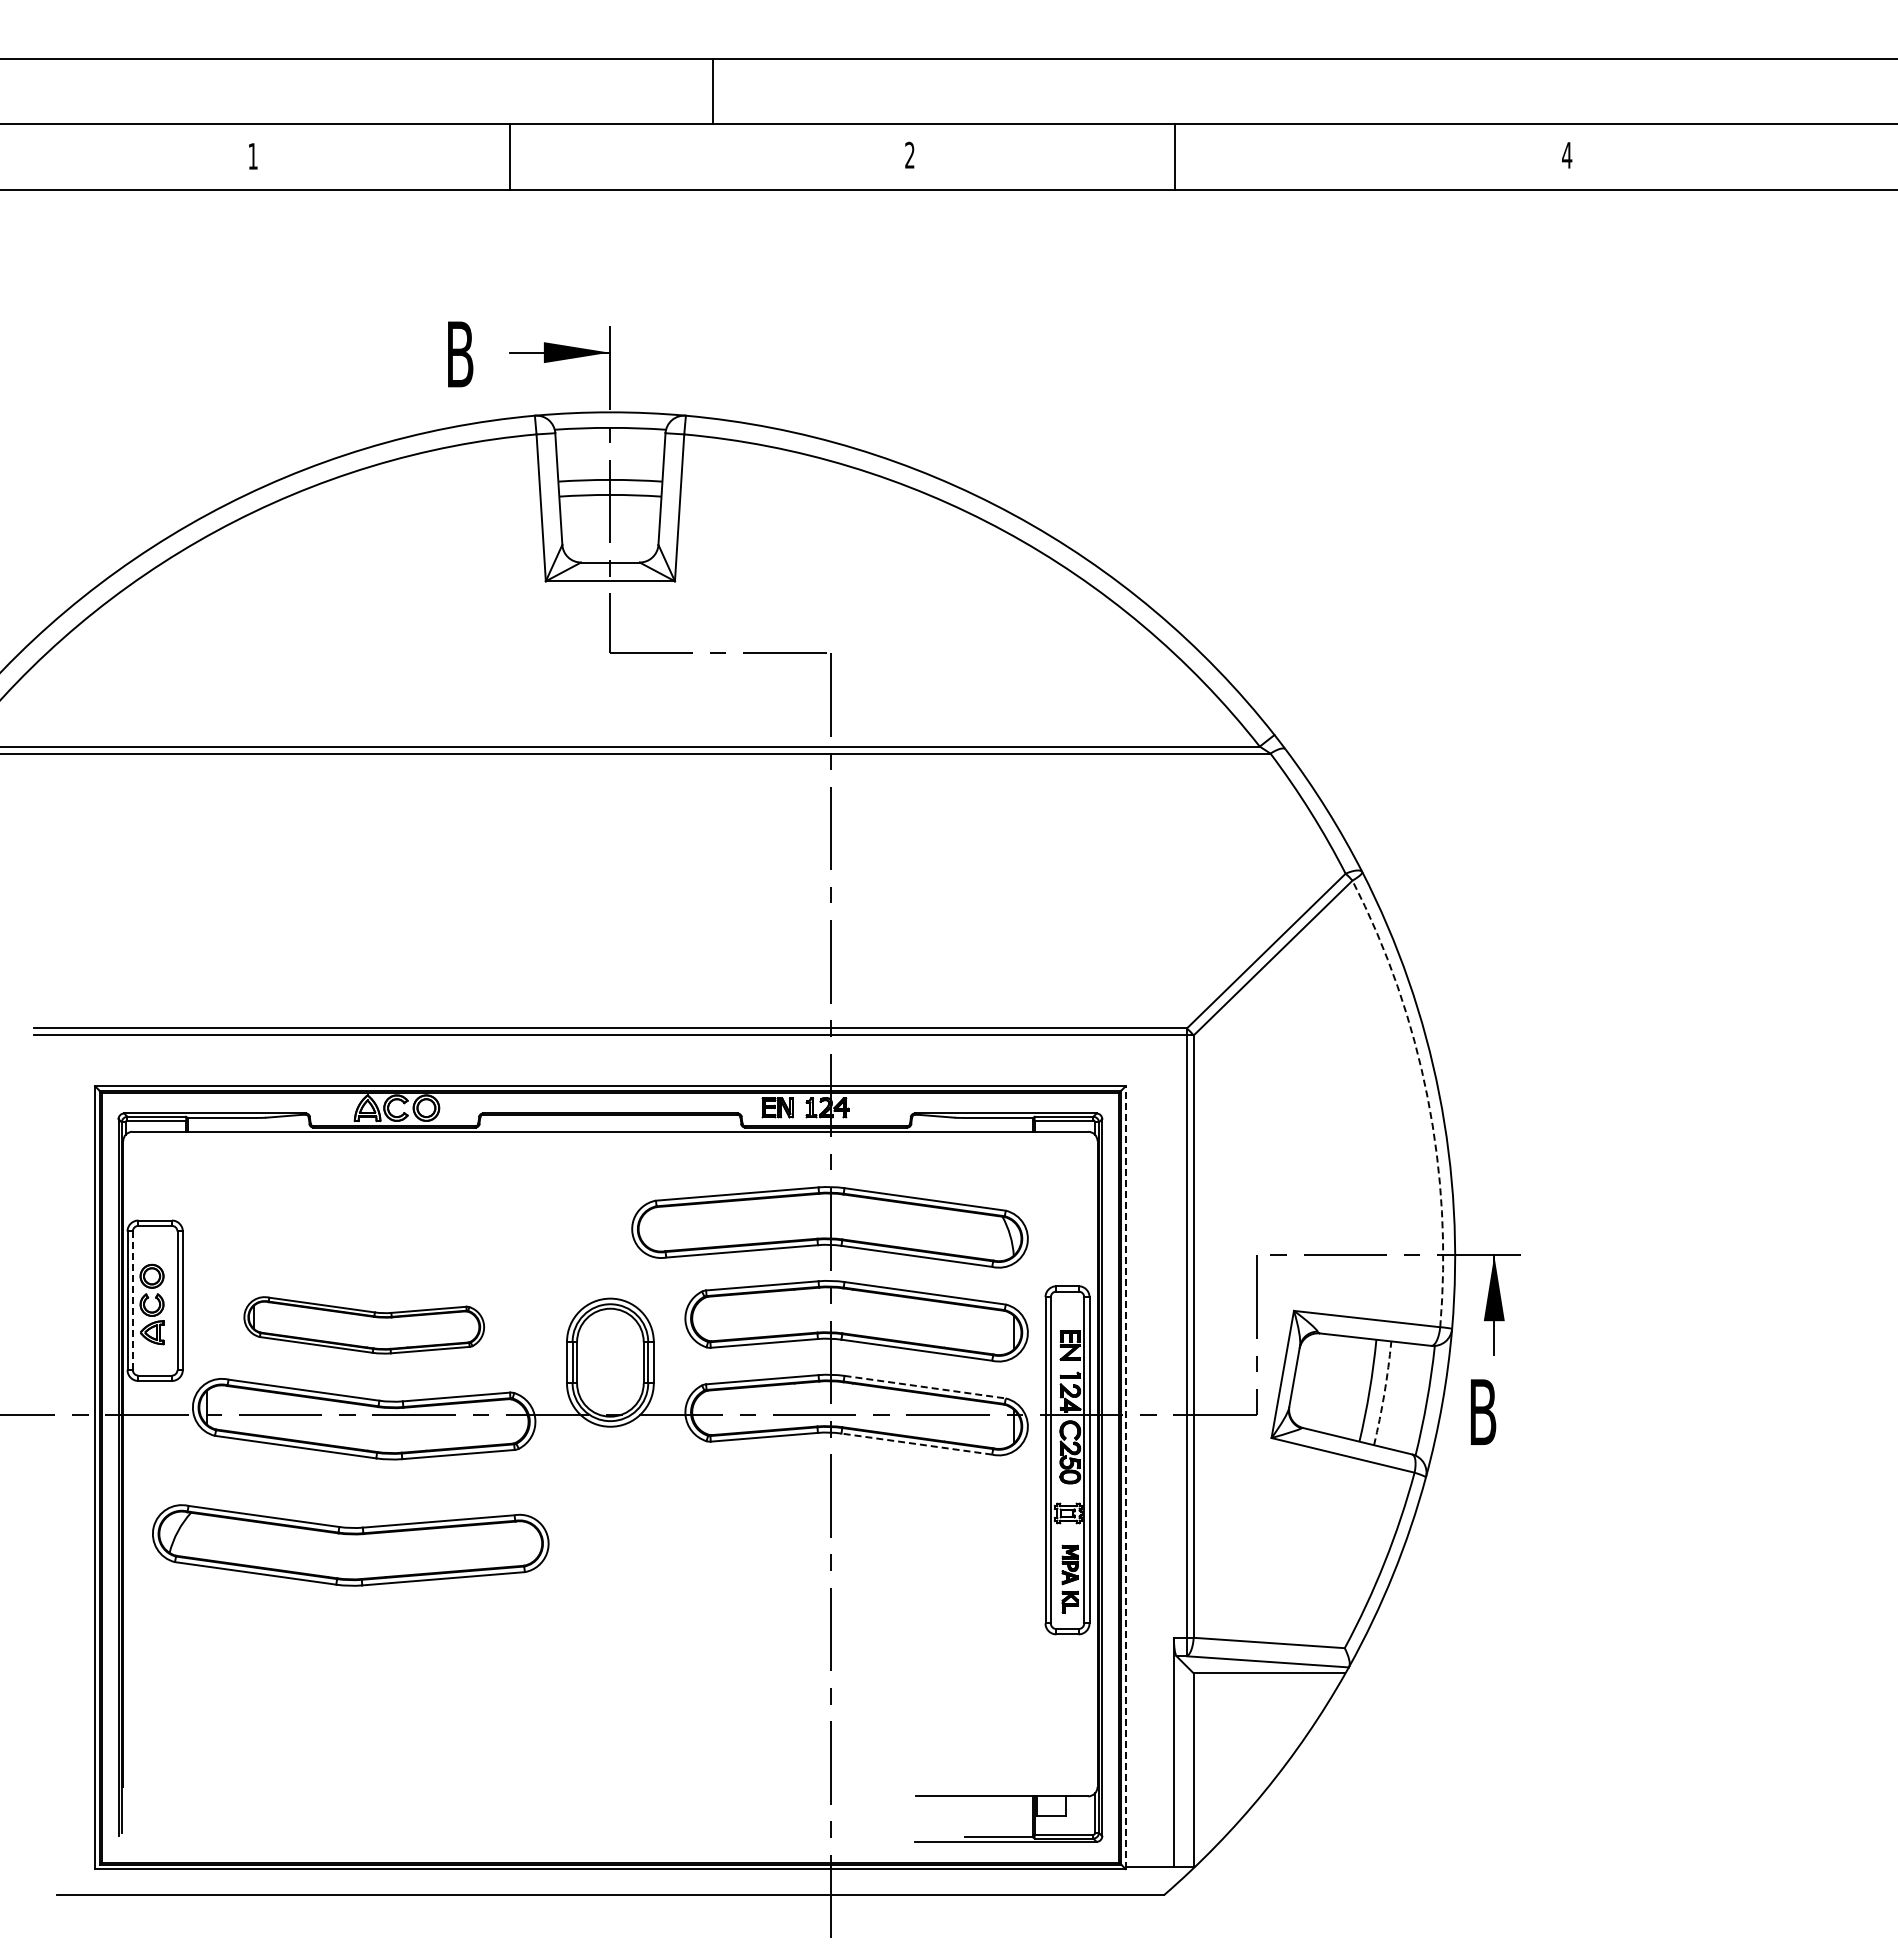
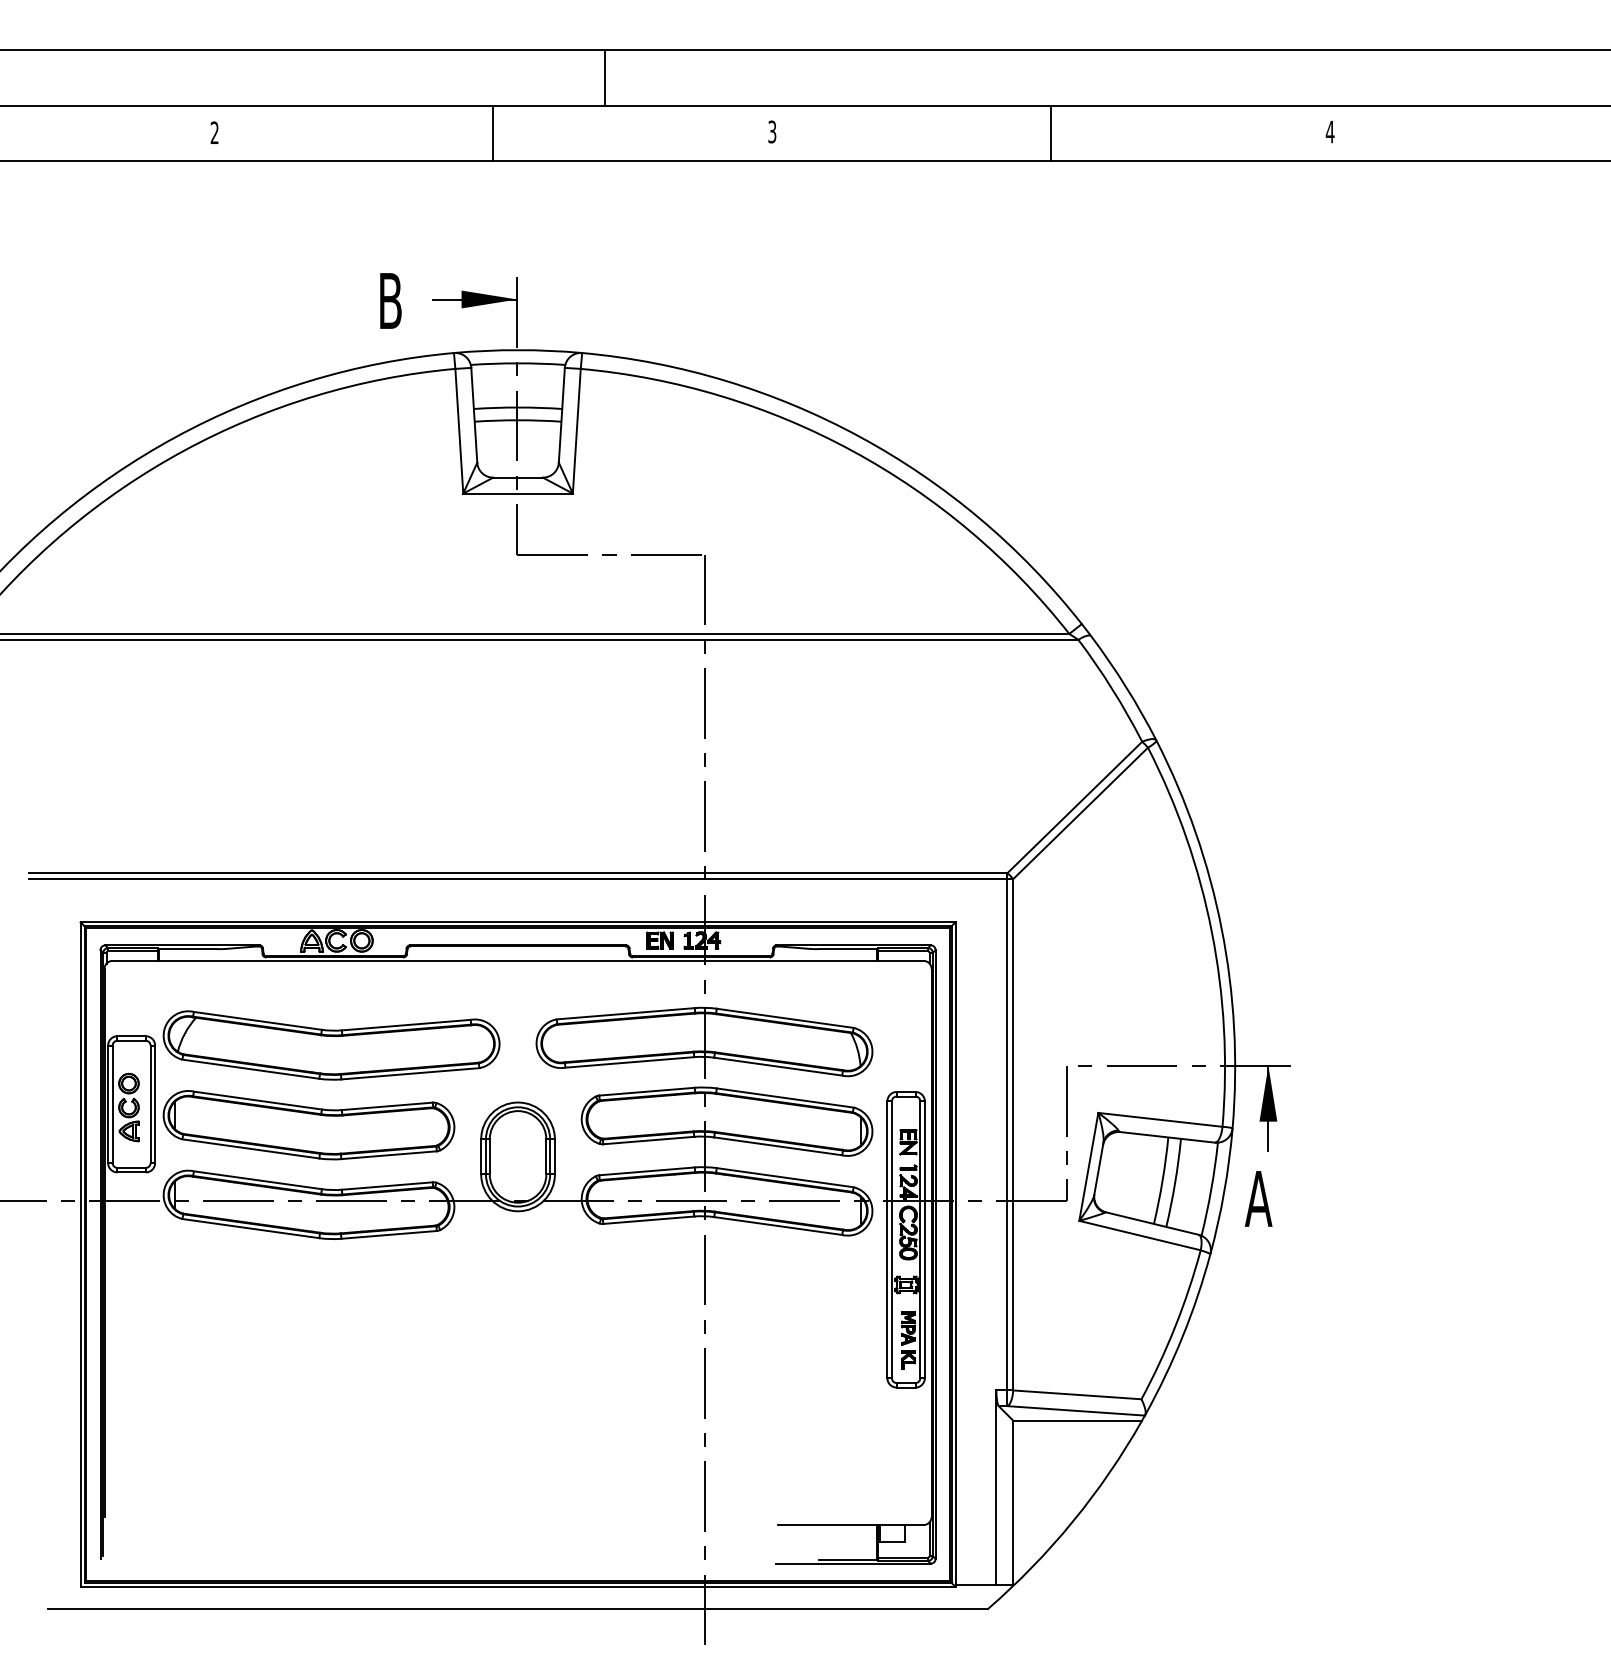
text: (252, 155) -> (214, 132), 1 -> 2
text: (909, 155) -> (771, 132), 2 -> 3
line: (510, 157) -> (493, 133), moved
line: (1175, 157) -> (1051, 133), moved
arc: (1427, 1097) -> (1211, 931), dashed -> solid
line: (132, 1301) -> (112, 1104), dashed -> solid
part: (364, 1325) -> (309, 1125), size x1.43
line: (925, 1387) -> (785, 1177), dashed -> solid
arc: (1384, 1393) -> (1175, 1183), dashed -> solid
text: (1482, 1411) -> (1258, 1198), B -> A
line: (916, 1444) -> (777, 1226), dashed -> solid
line: (1125, 1477) -> (955, 1254), dashed -> solid
part: (350, 1545) -> (331, 1045), moved

